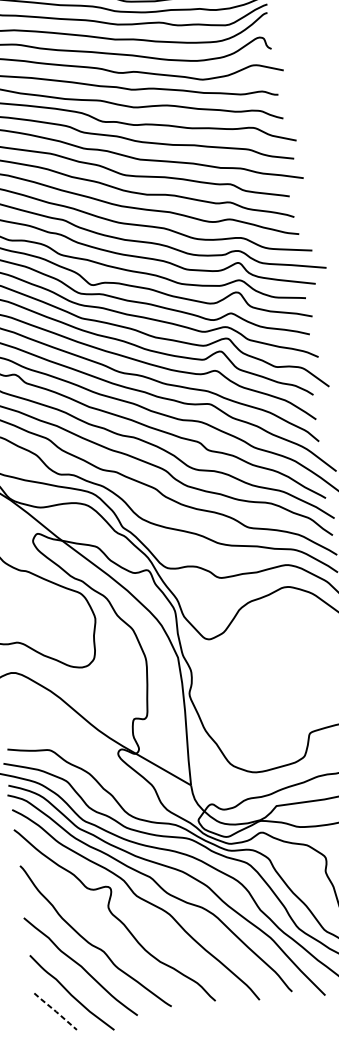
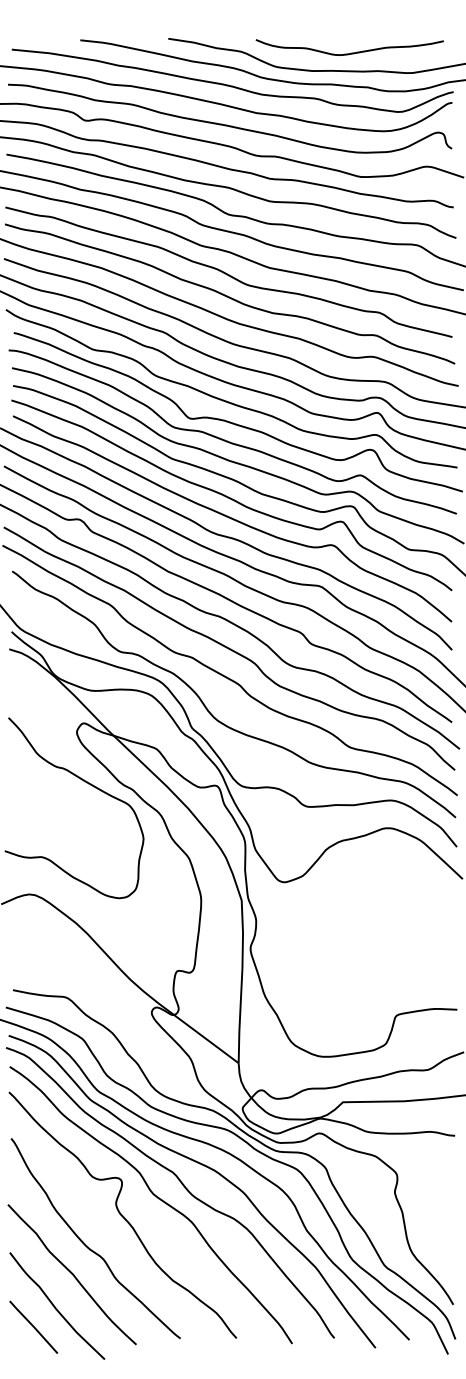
line: (55, 1011) -> (33, 1326), dashed -> solid

